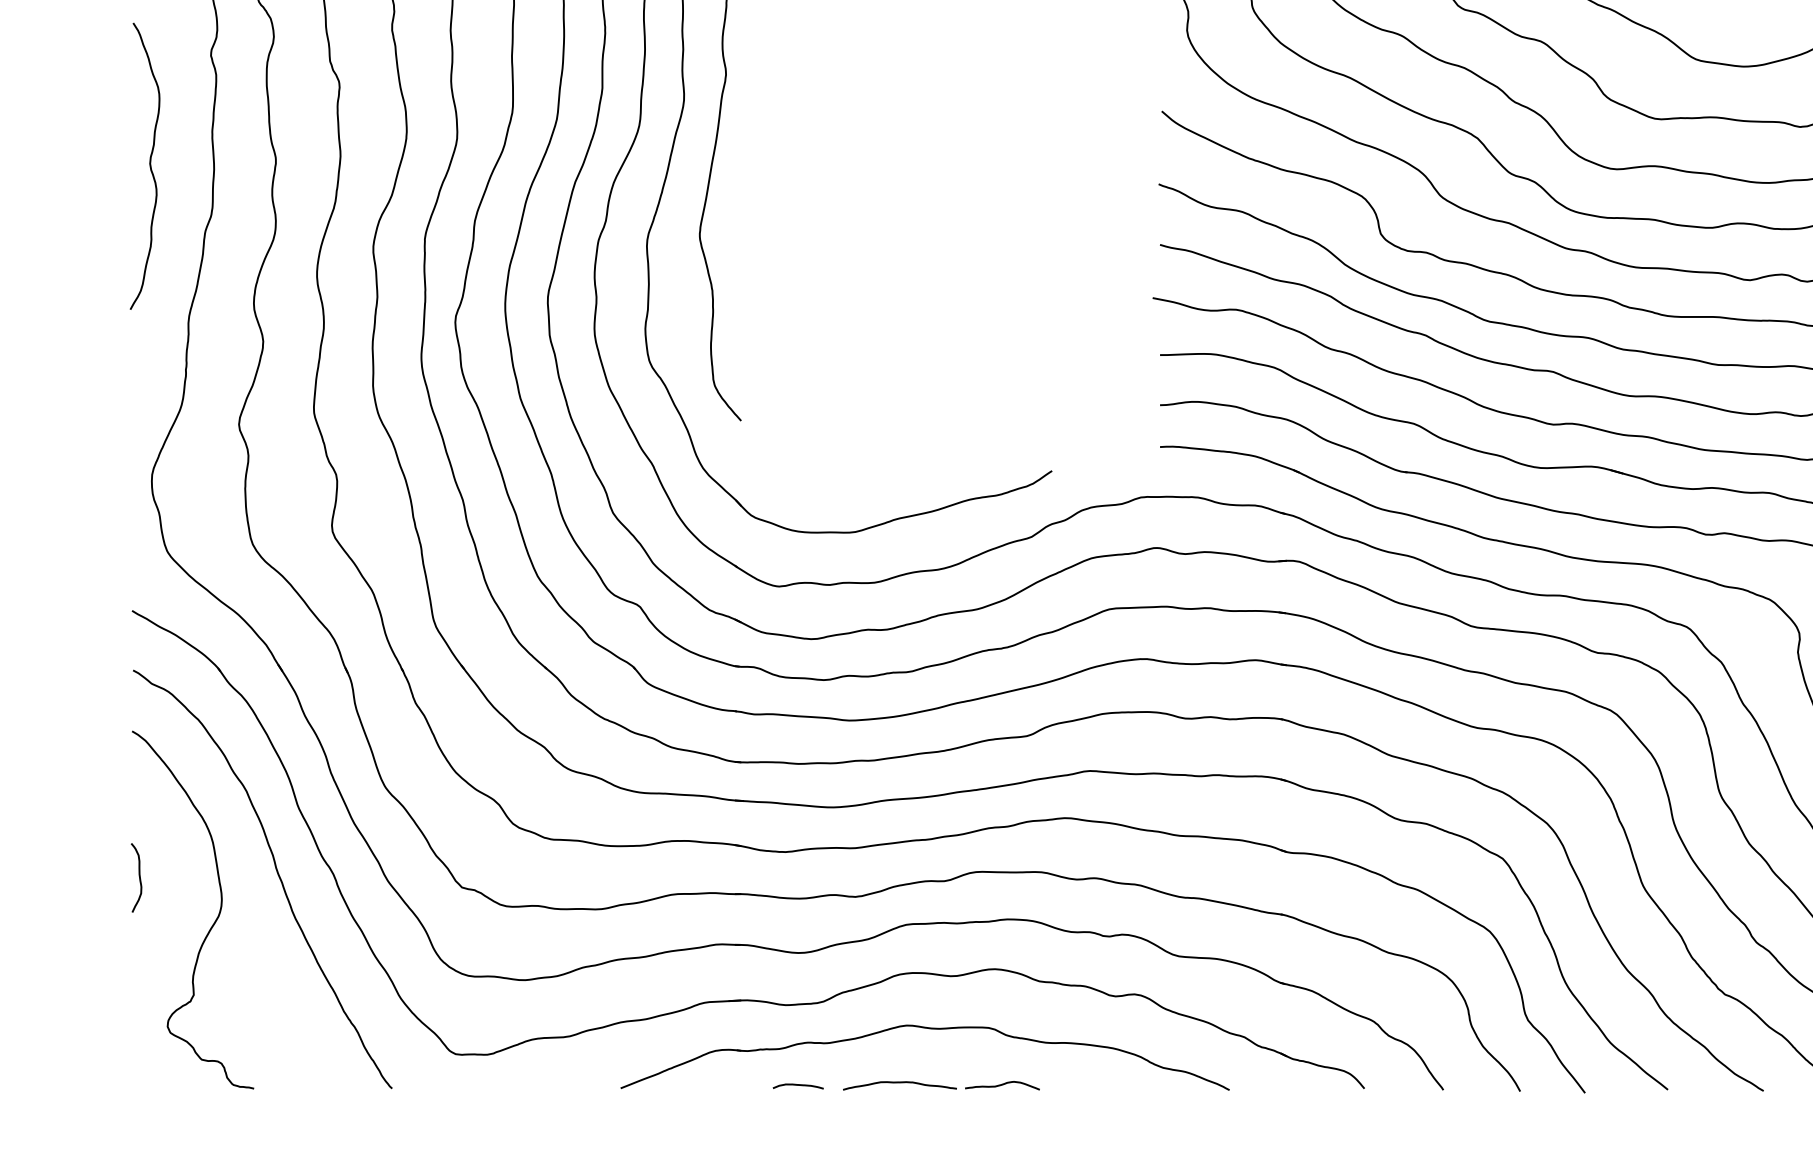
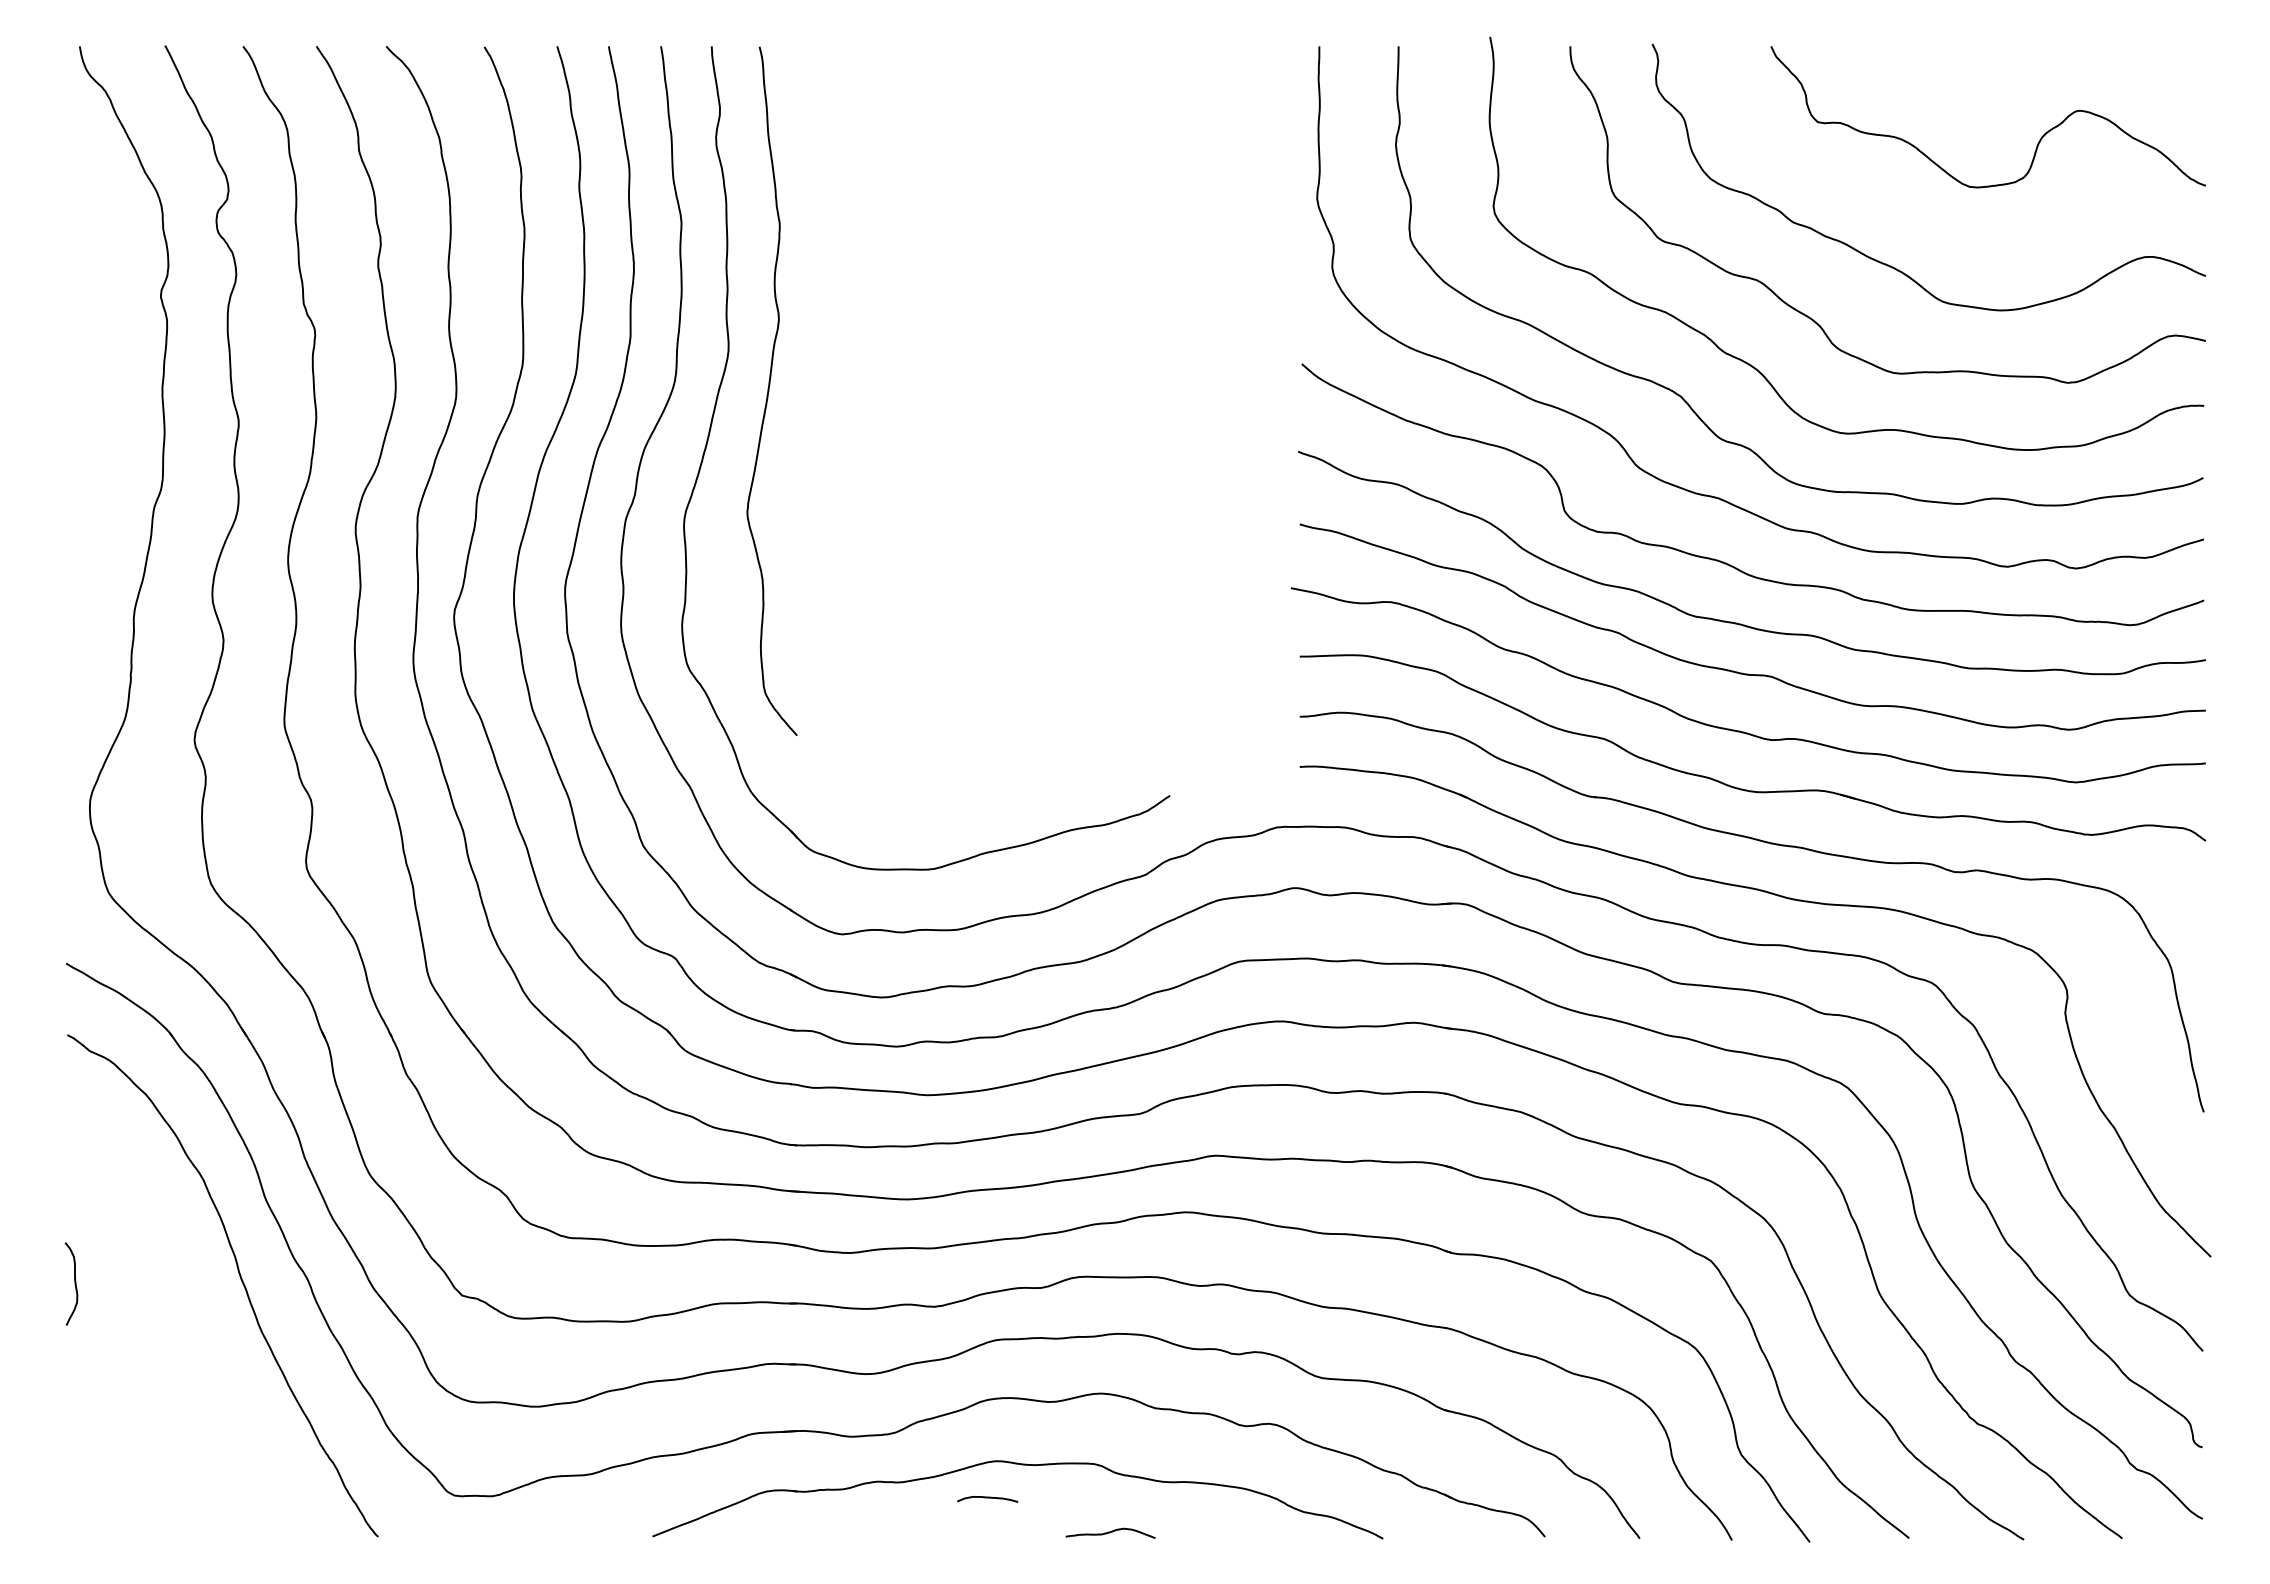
curve: (149, 165) -> (87, 429), removed
curve: (214, 920) -> (165, 1335), removed
curve: (899, 1083) -> (987, 1530), removed
curve: (798, 1085) -> (987, 1498), moved

